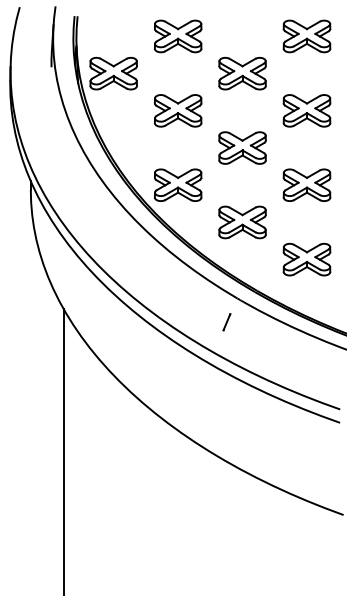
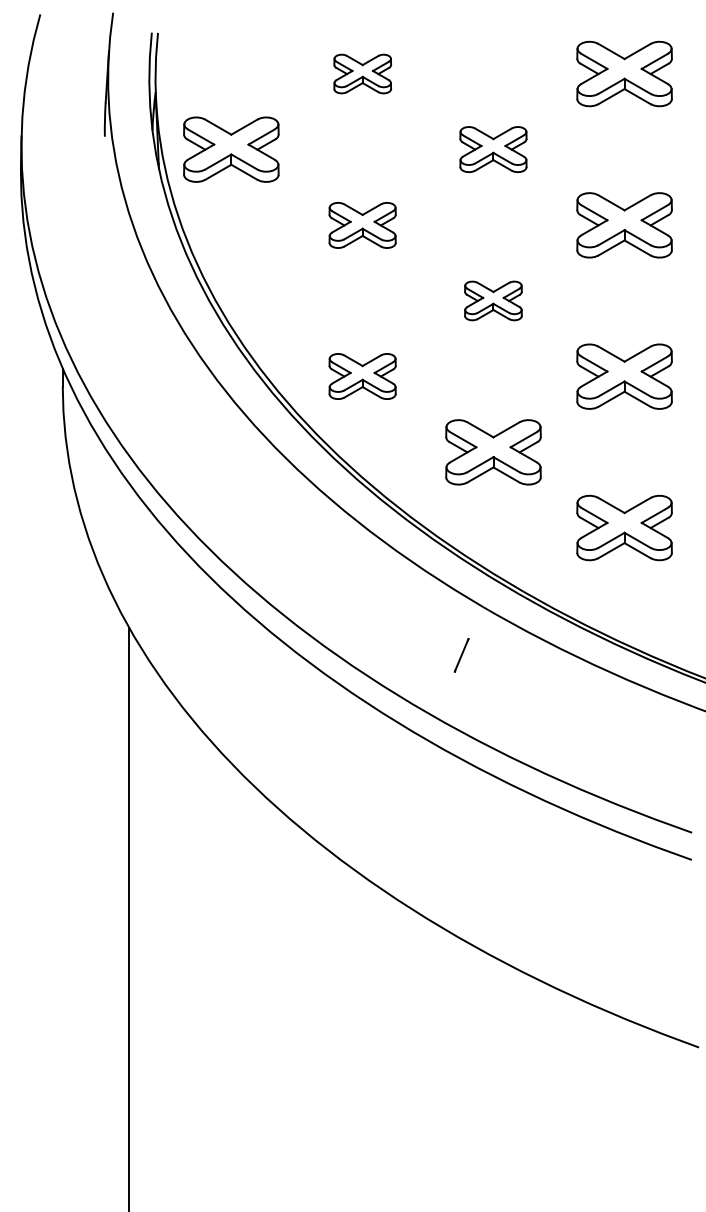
part: (178, 36) -> (363, 74), size x0.6
part: (242, 73) -> (493, 149), size x0.7
part: (178, 110) -> (363, 224), size x0.7
part: (242, 147) -> (493, 299), size x0.6
part: (178, 184) -> (363, 375), size x0.7

